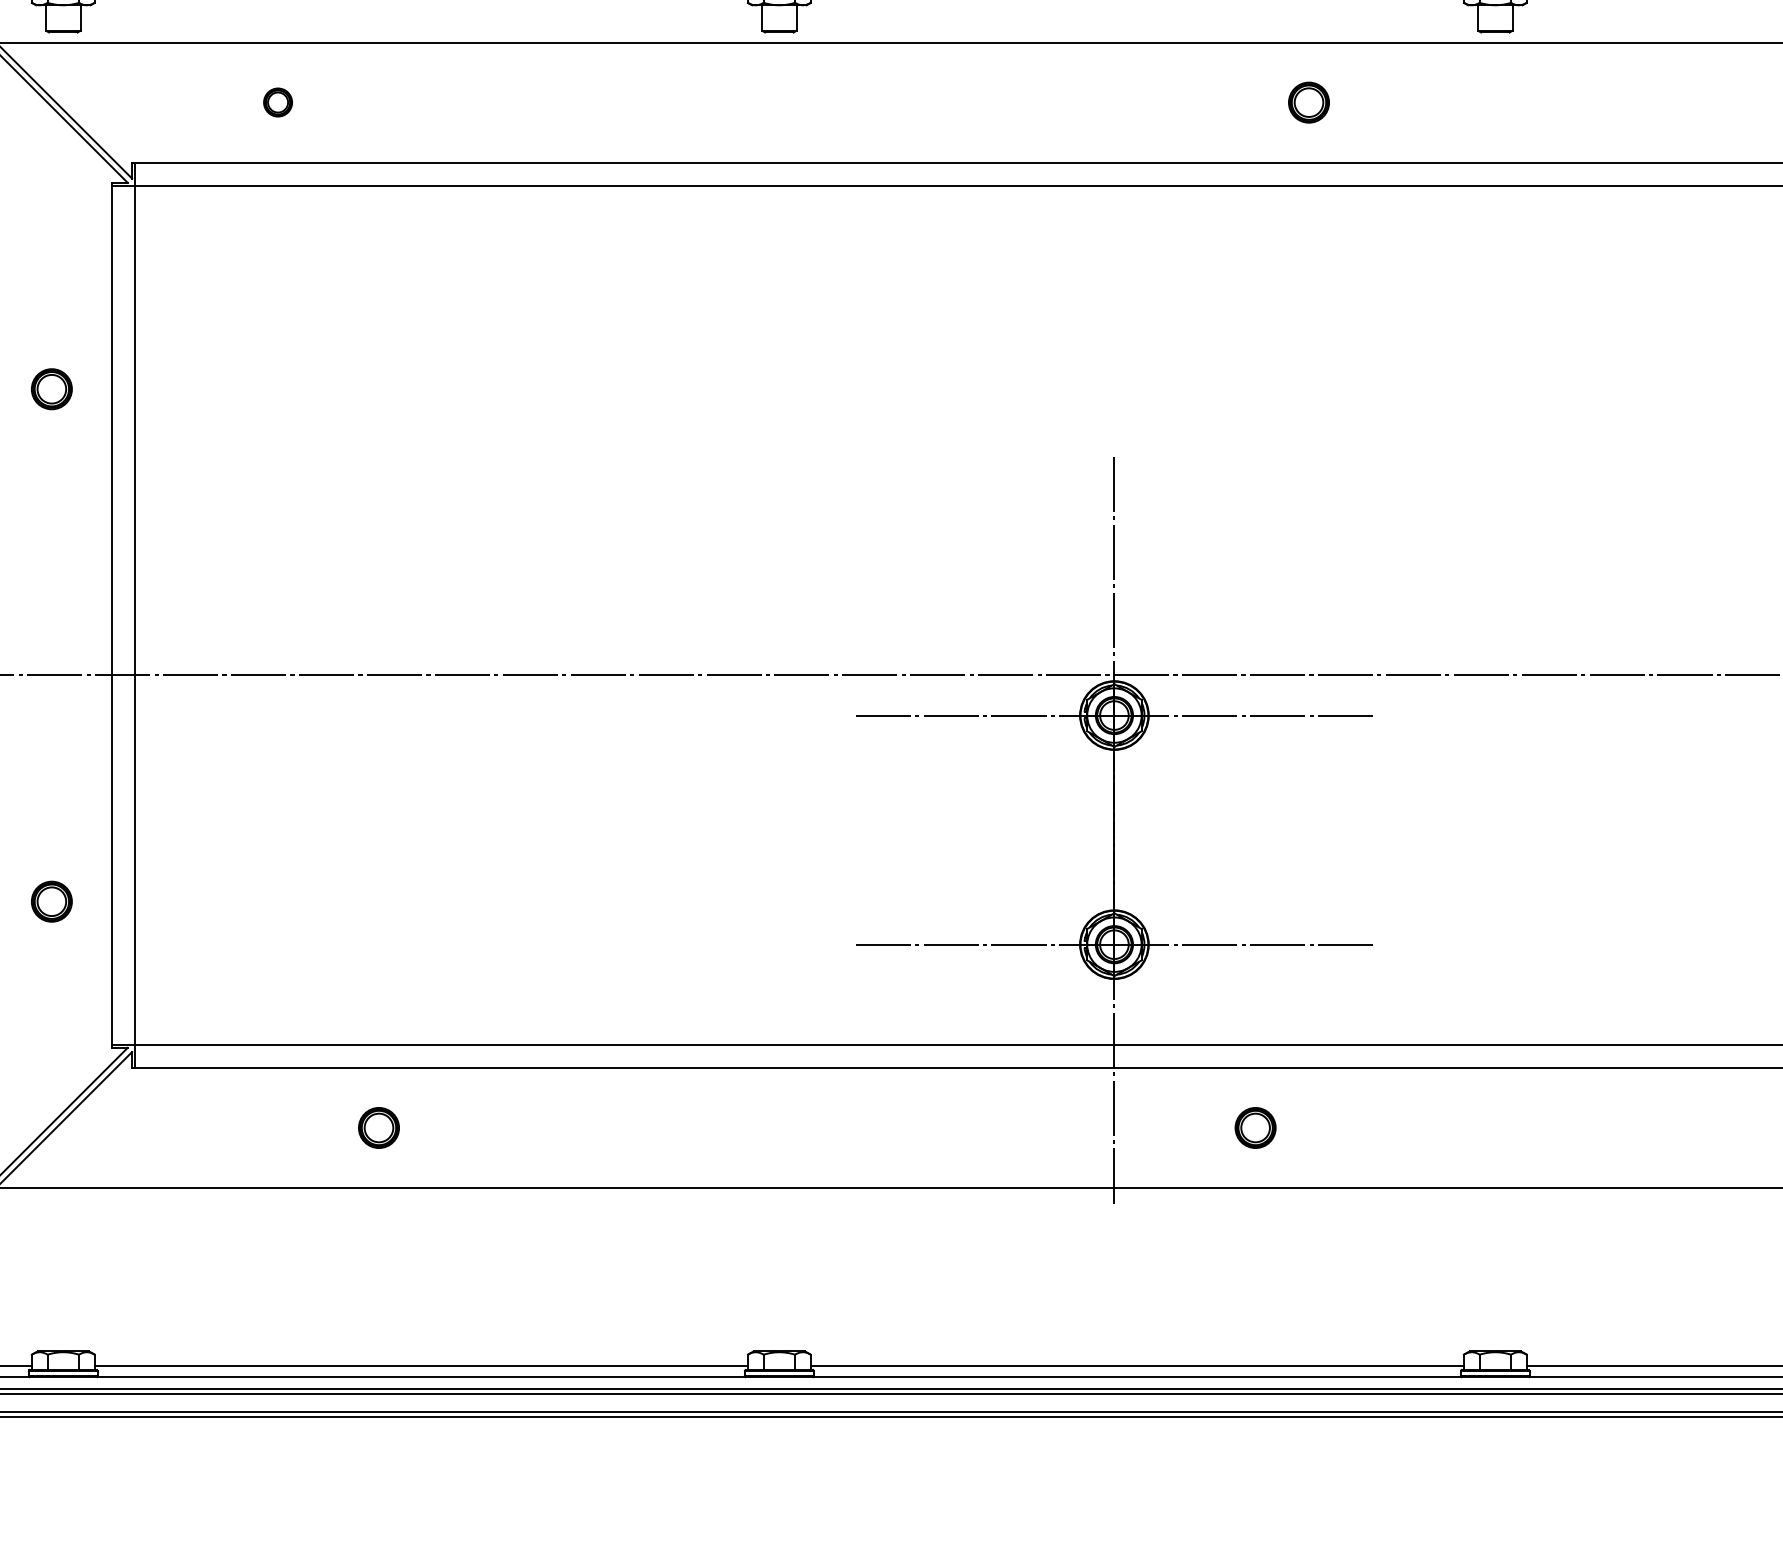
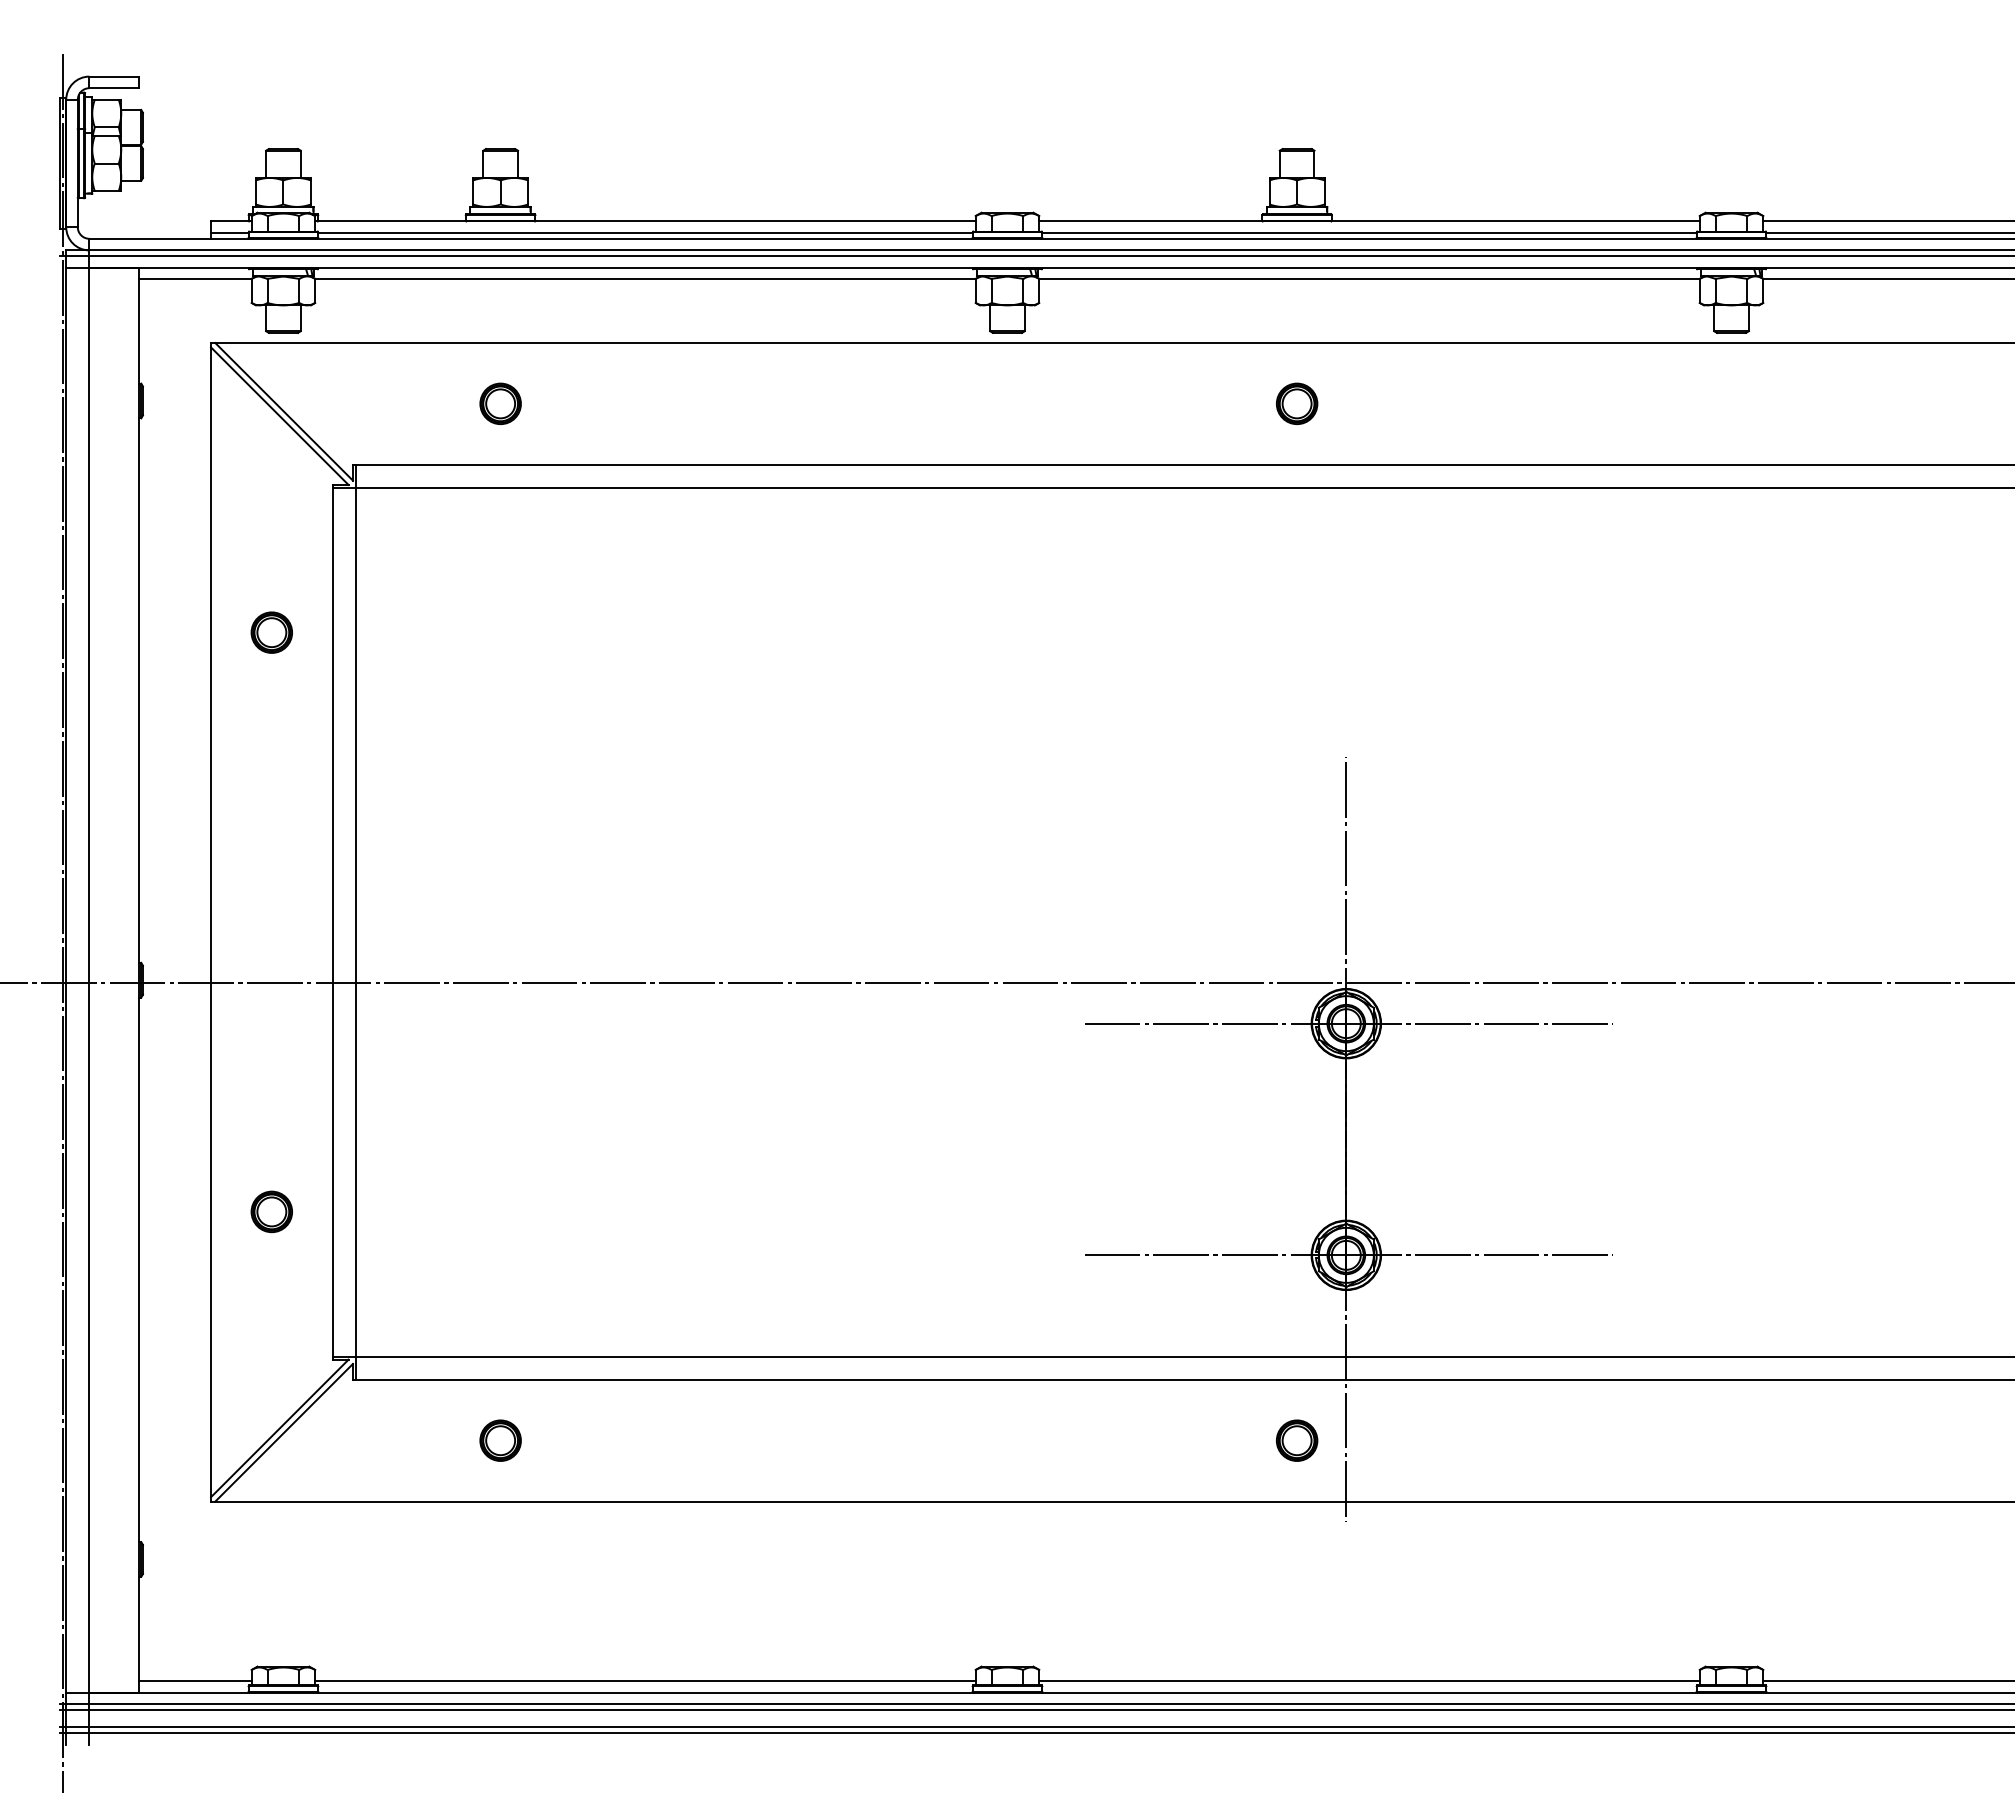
part: (277, 102) -> (500, 403), size x1.43
part: (1309, 102) -> (1297, 403), moved
part: (51, 389) -> (271, 632), moved
part: (378, 1127) -> (500, 1440), moved
part: (1256, 1127) -> (1297, 1440), moved

